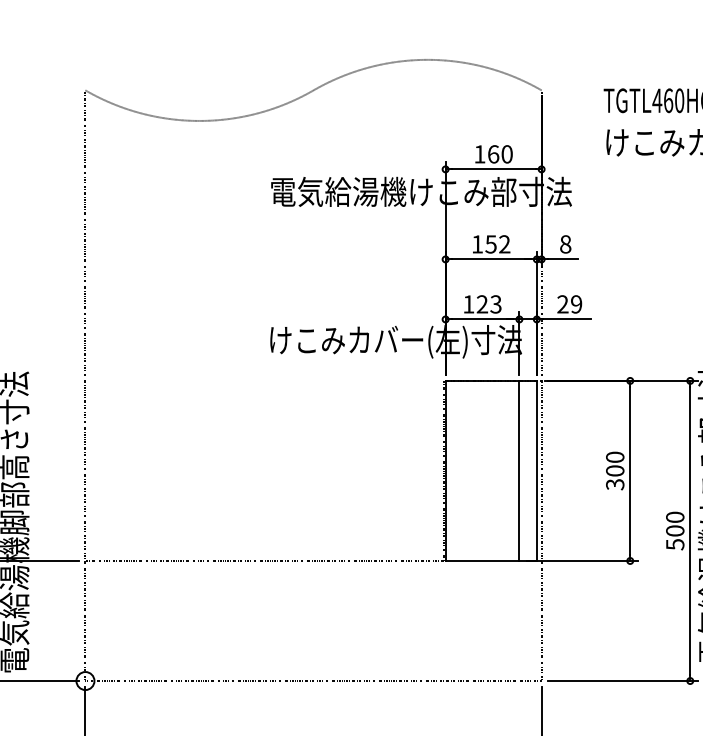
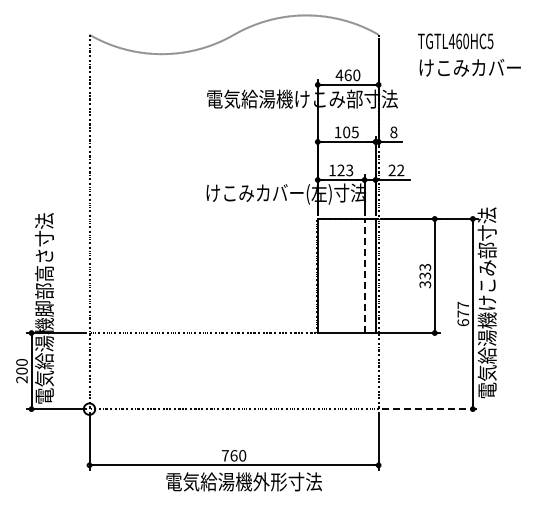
text: (479, 153) -> (339, 74), 160 -> 460
text: (497, 244) -> (350, 132), 152 -> 105
text: (576, 304) -> (400, 170), 29 -> 22
text: (613, 463) -> (424, 271), 300 -> 333
line: (519, 470) -> (364, 275), solid -> dashed
text: (675, 530) -> (463, 313), 500 -> 677
line: (623, 681) -> (430, 409), solid -> dashed

